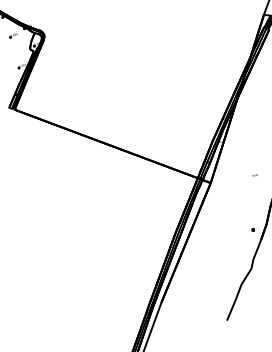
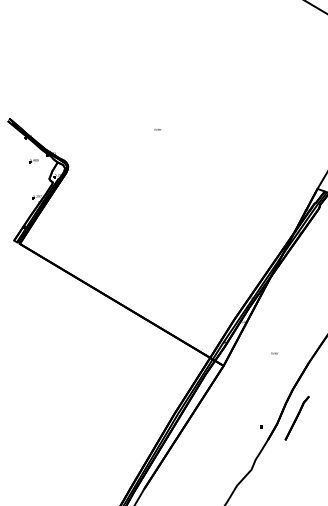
text: (254, 175) -> (274, 353), moved

